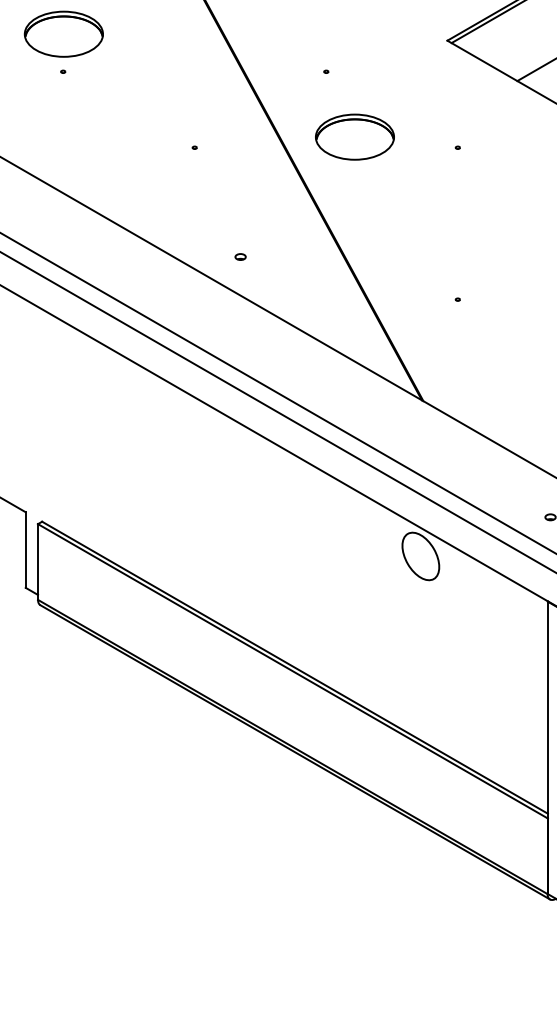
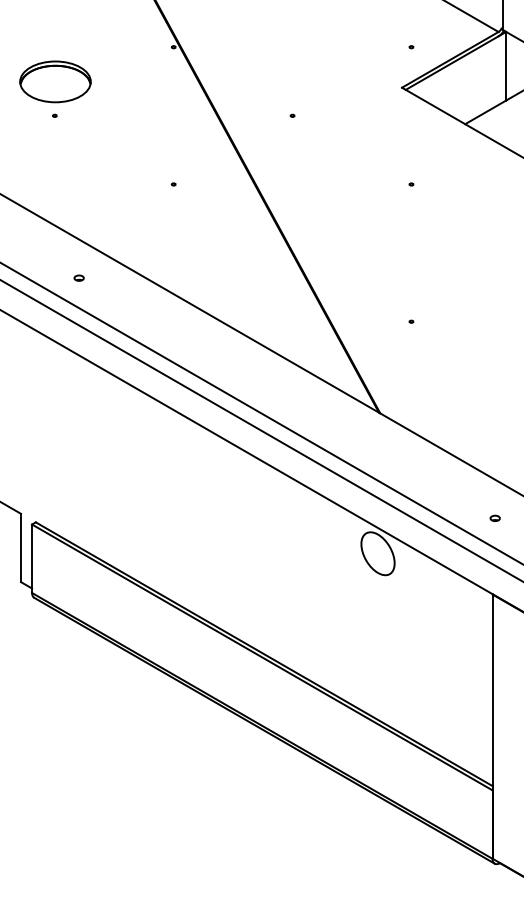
part: (354, 136) -> (318, 174), removed
part: (239, 256) -> (78, 277), moved

